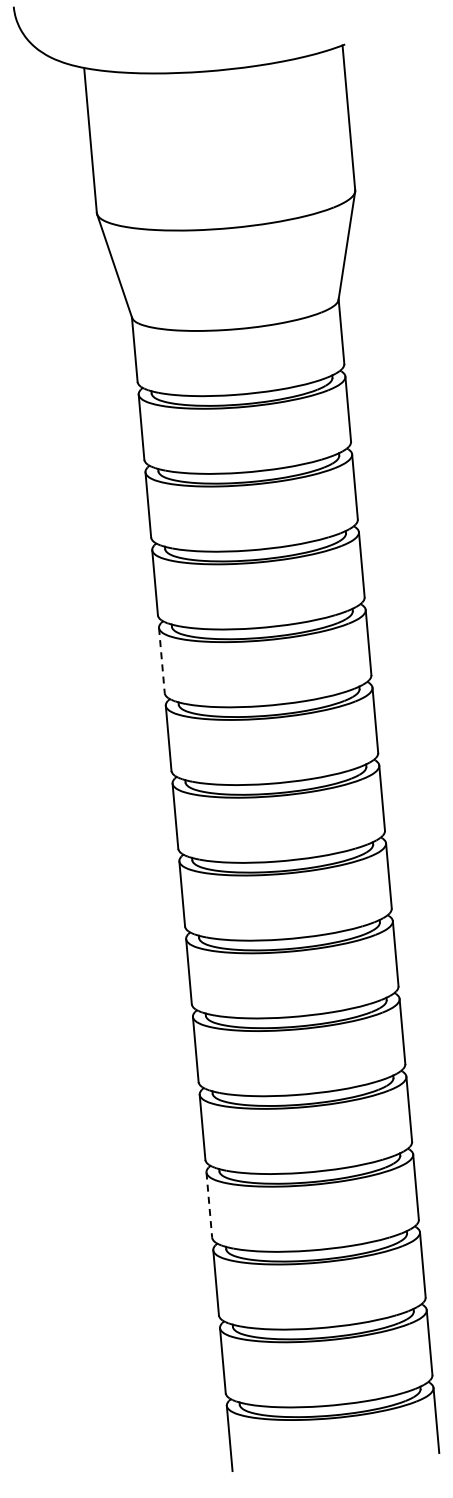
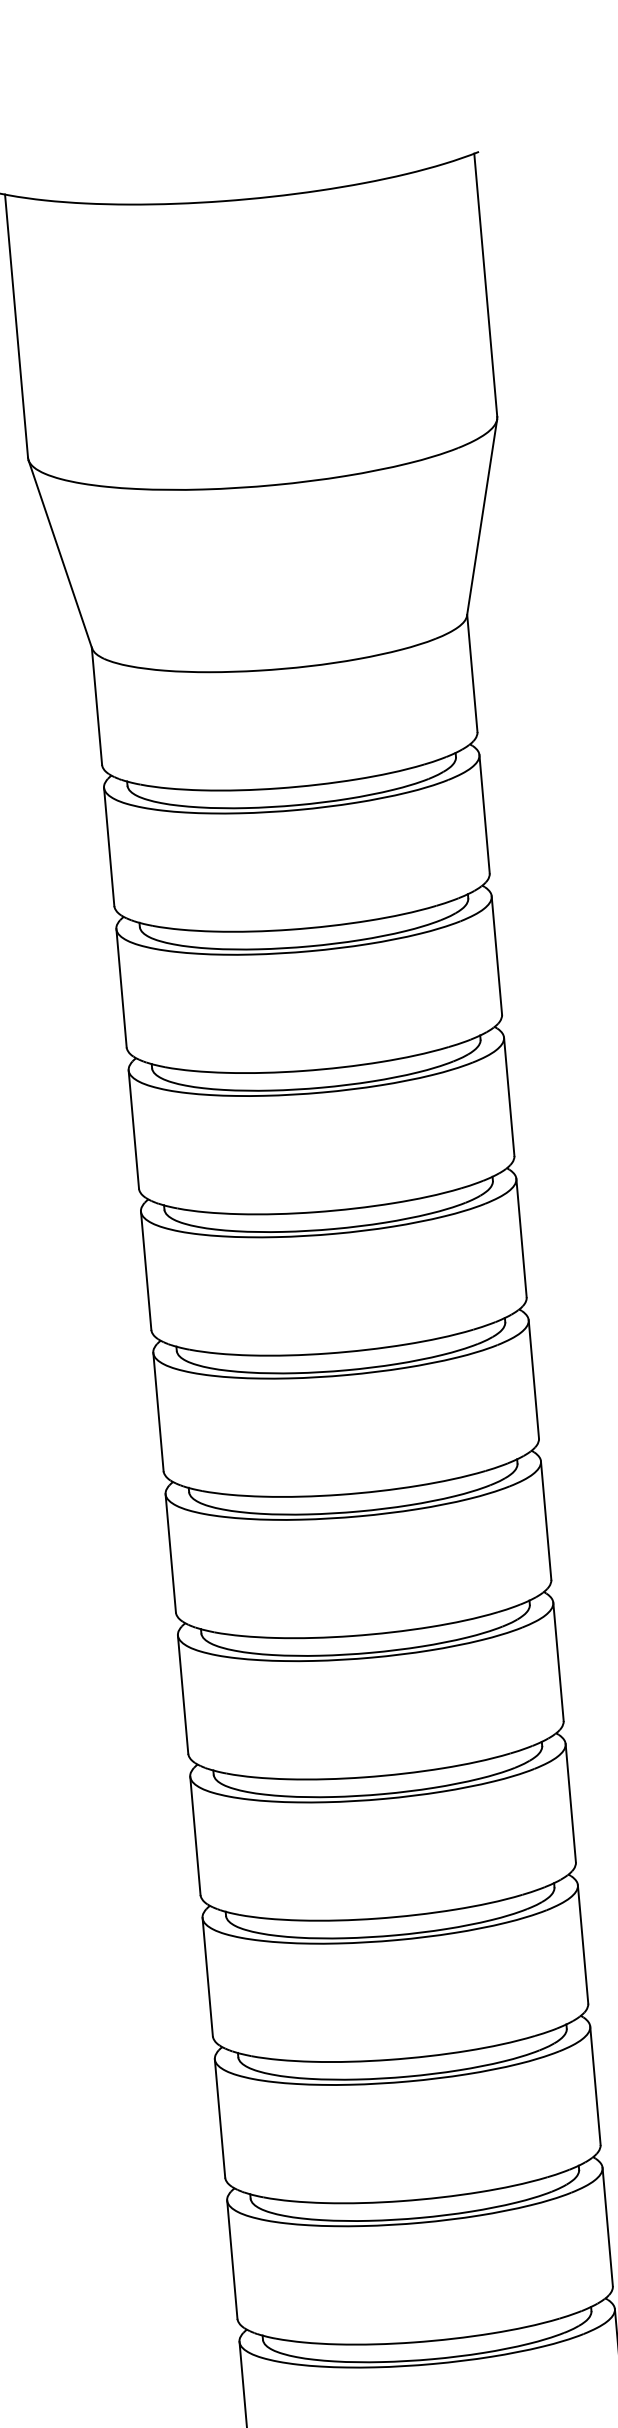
line: (161, 660) -> (145, 1270), dashed -> solid
line: (209, 1205) -> (232, 2260), dashed -> solid

